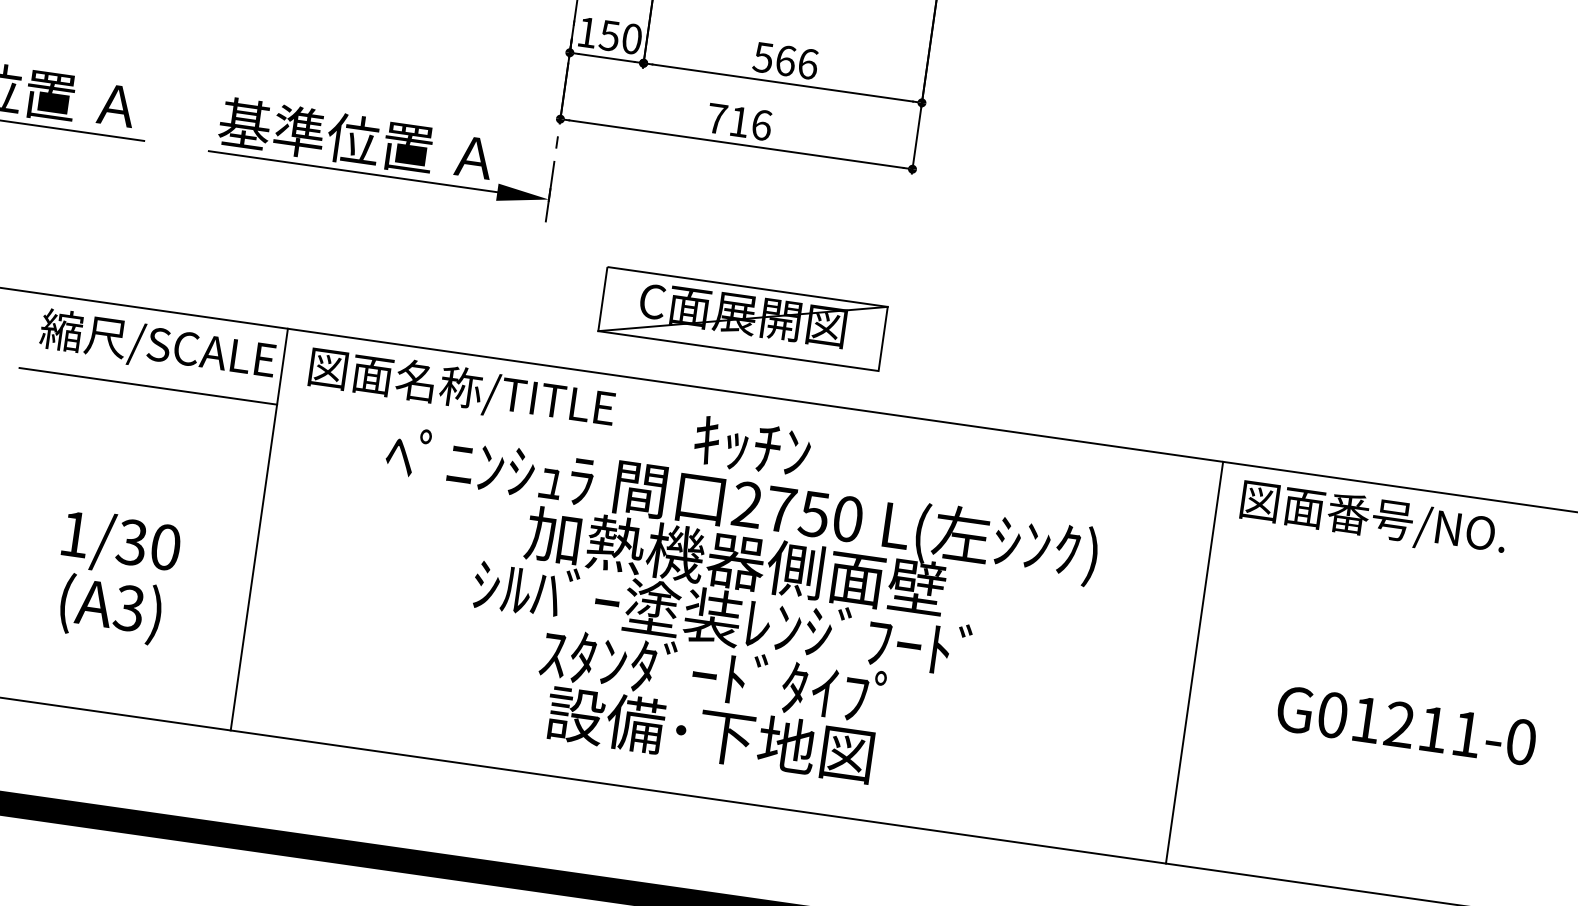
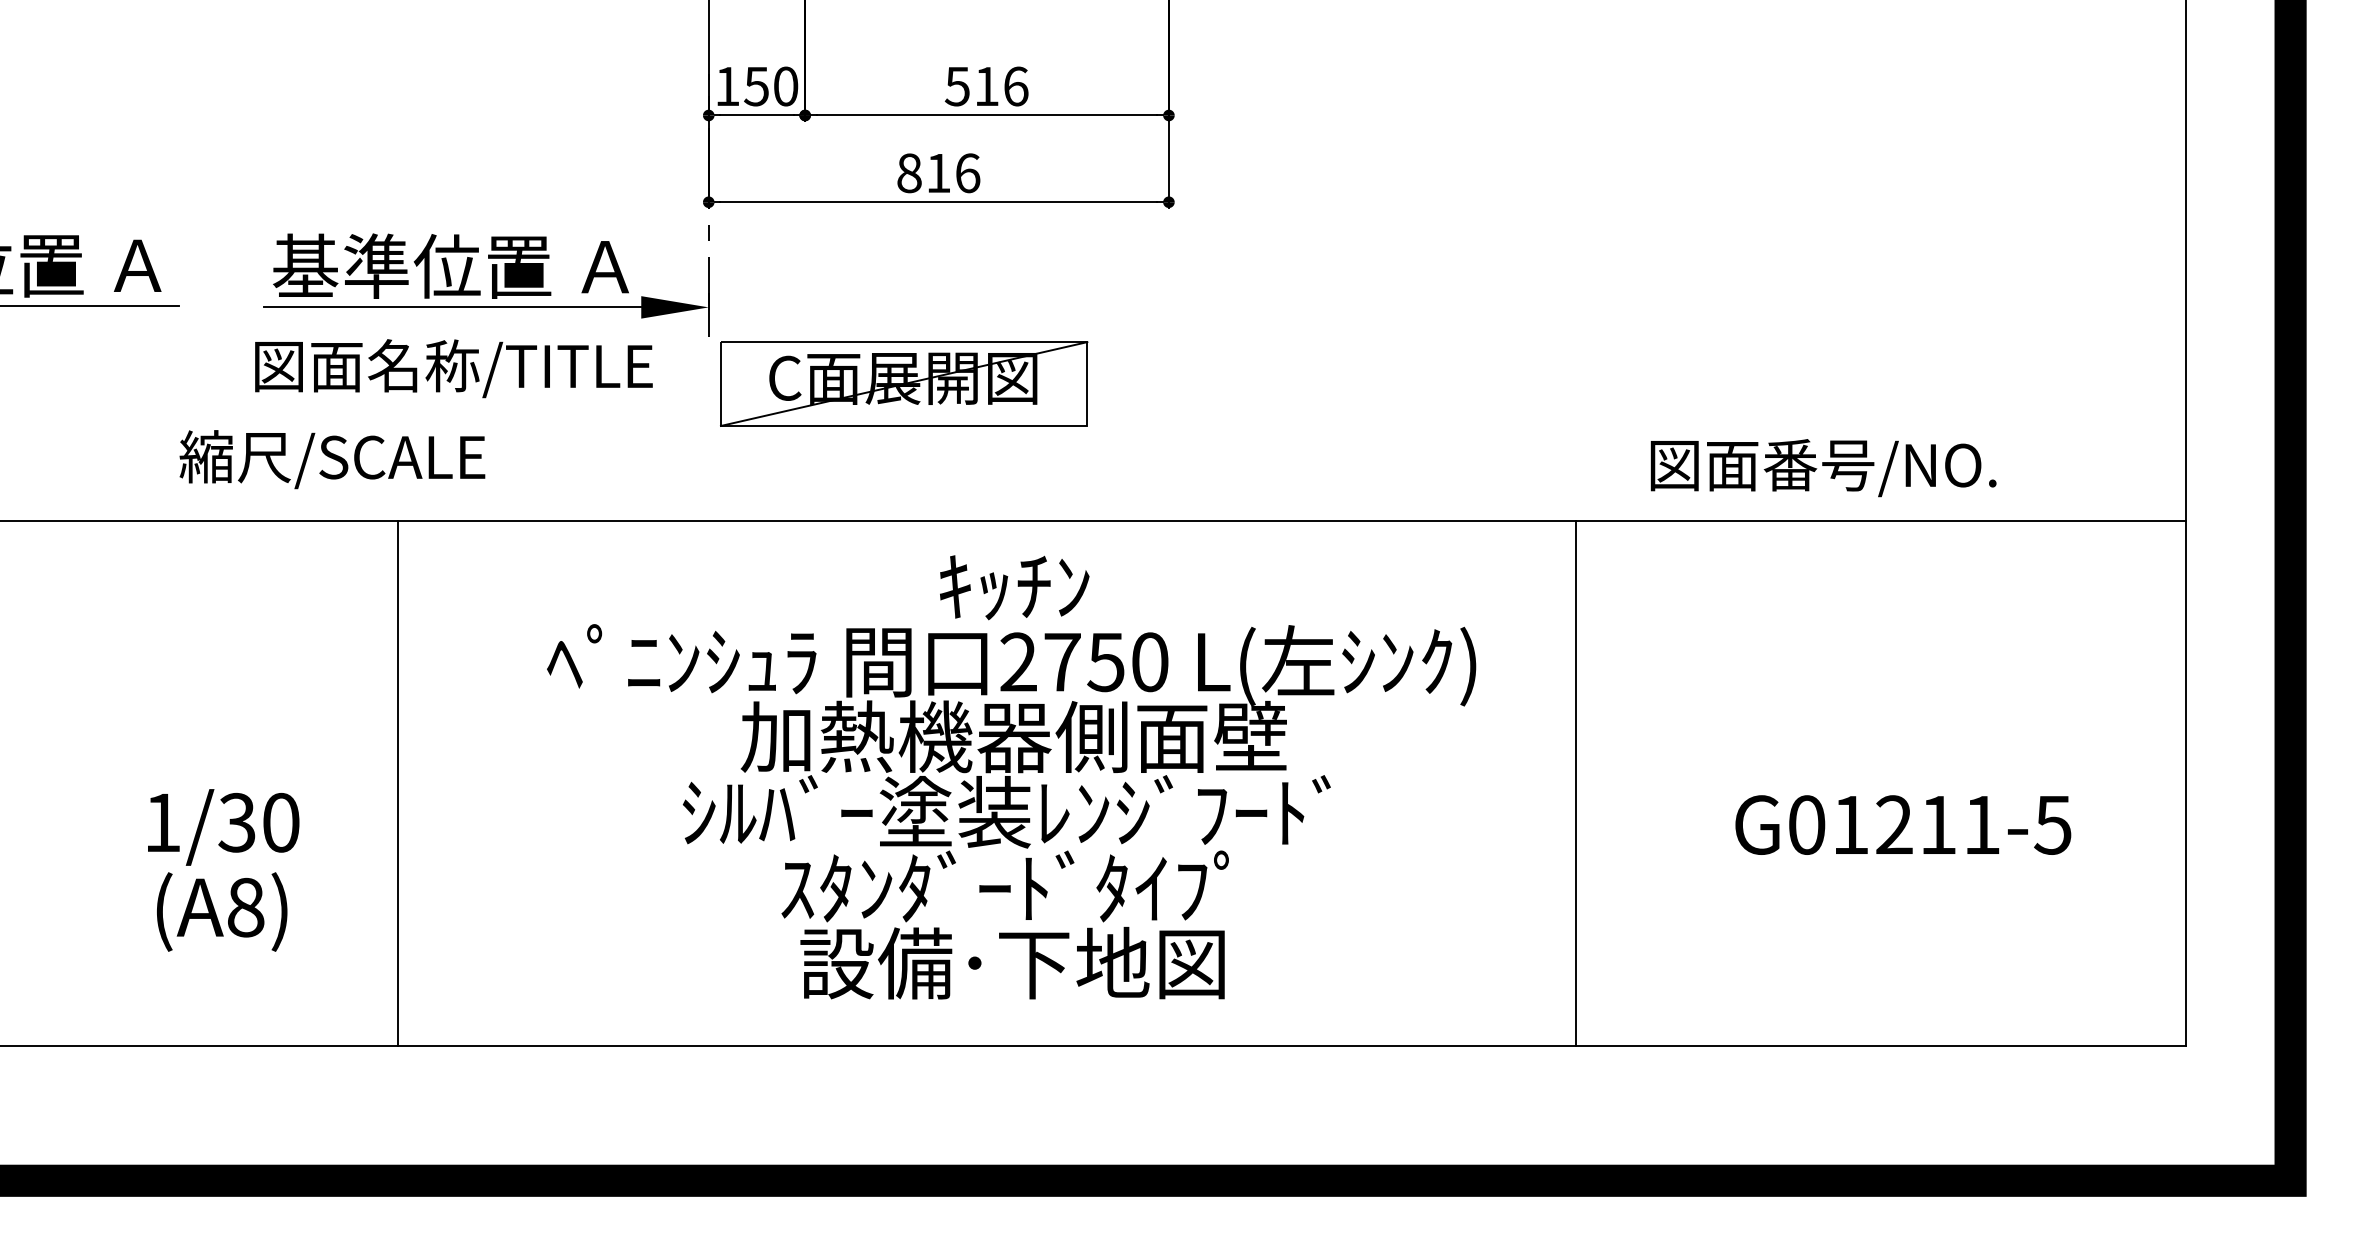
text: (786, 60) -> (987, 86), 566 -> 516
text: (717, 118) -> (909, 173), 716 -> 816
part: (743, 318) -> (904, 383), moved
text: (157, 346) -> (332, 459), moved
line: (148, 386) -> (229, 619), removed
text: (461, 389) -> (453, 368), moved
text: (1373, 519) -> (1823, 468), moved
text: (129, 608) -> (245, 907), (A3) -> (A8)
line: (1194, 662) -> (1576, 782), moved
text: (1520, 741) -> (2052, 824), G01211-0 -> G01211-5

